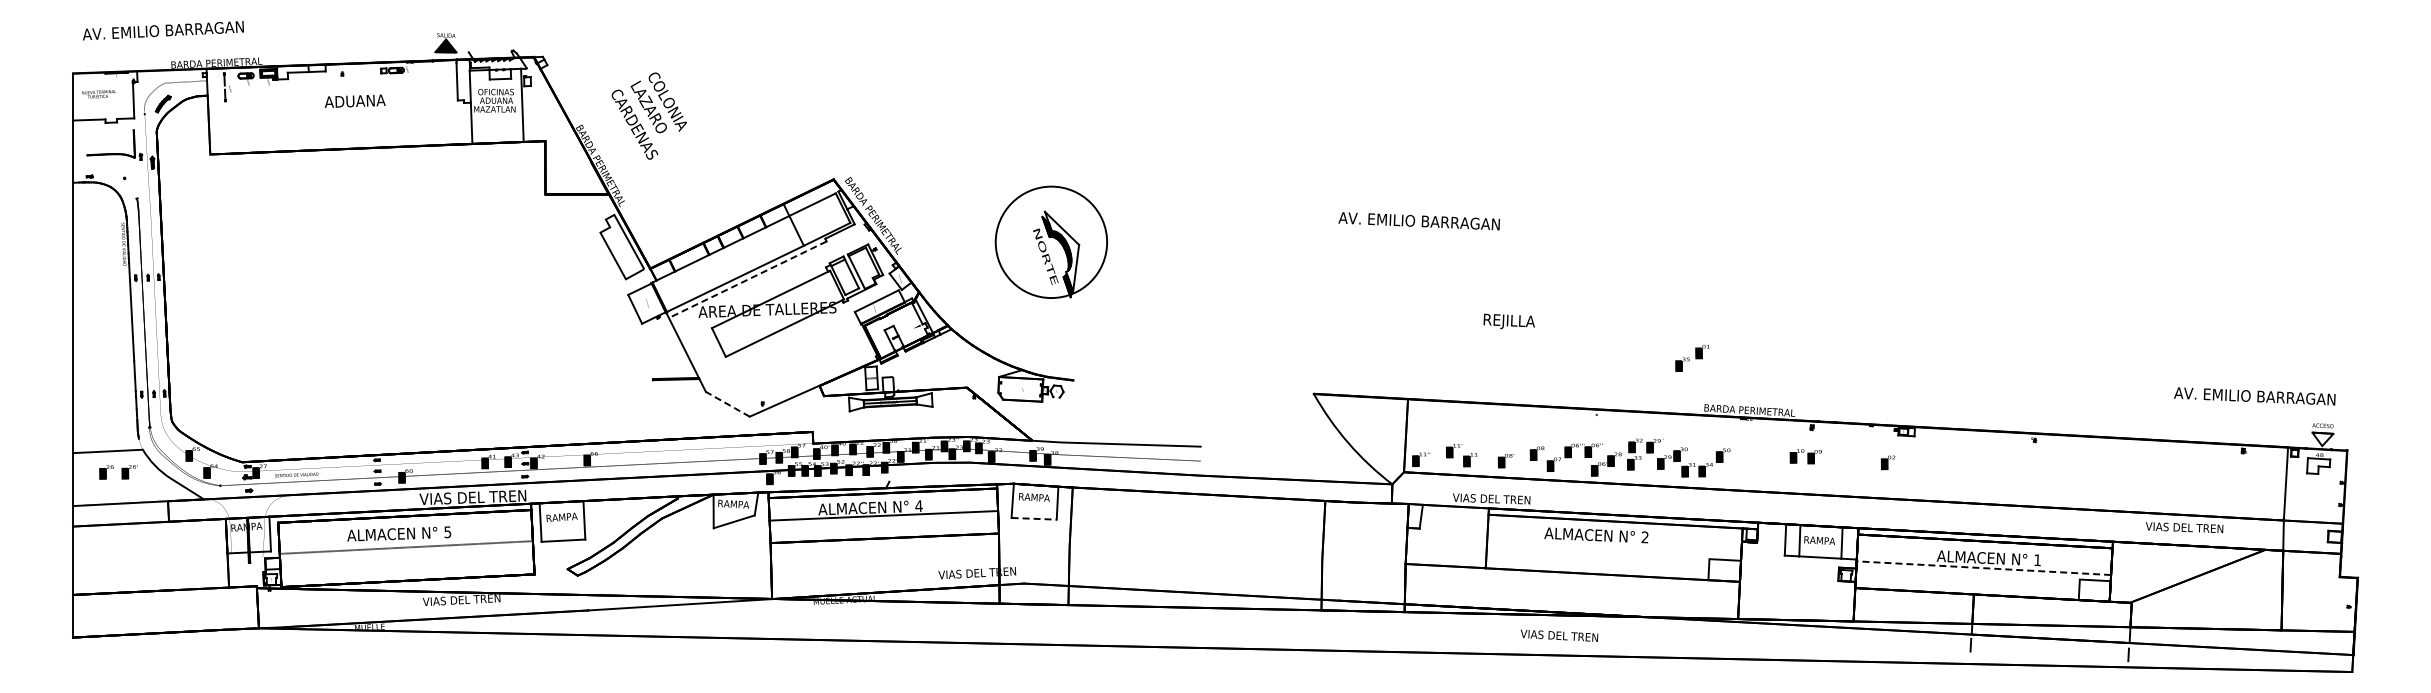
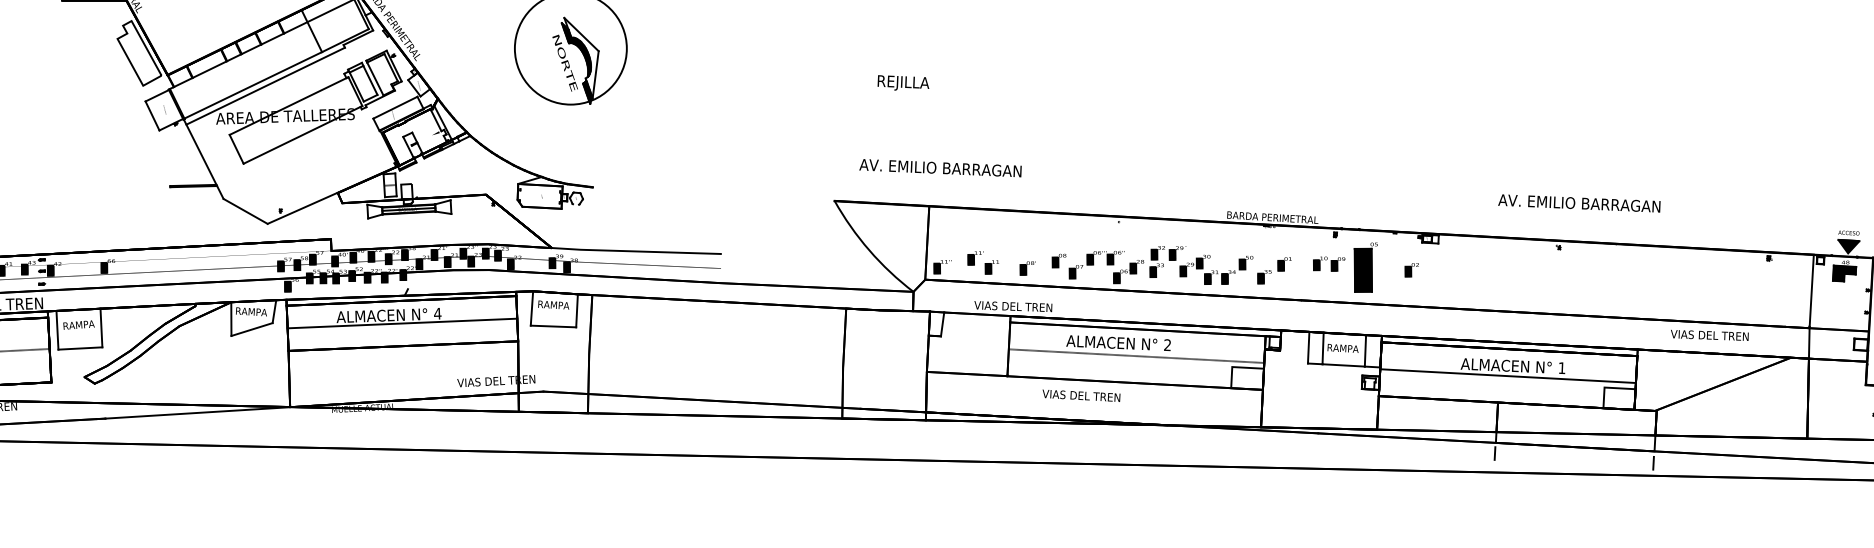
text: (1418, 221) -> (939, 168), moved
line: (747, 279) -> (265, 85), dashed -> solid
text: (1508, 321) -> (902, 82), moved
part: (1692, 358) -> (1274, 270), moved
text: (2254, 396) -> (1579, 203), moved
line: (727, 404) -> (245, 211), dashed -> solid
fill: (2322, 439) -> (1848, 246), added
part: (1842, 460) -> (1365, 267), added
hatch: (2318, 465) -> (1844, 272), added
line: (1034, 518) -> (553, 326), dashed -> solid
line: (1614, 548) -> (1136, 356), added
line: (1983, 568) -> (1507, 376), dashed -> solid
text: (1559, 635) -> (1081, 395), moved

